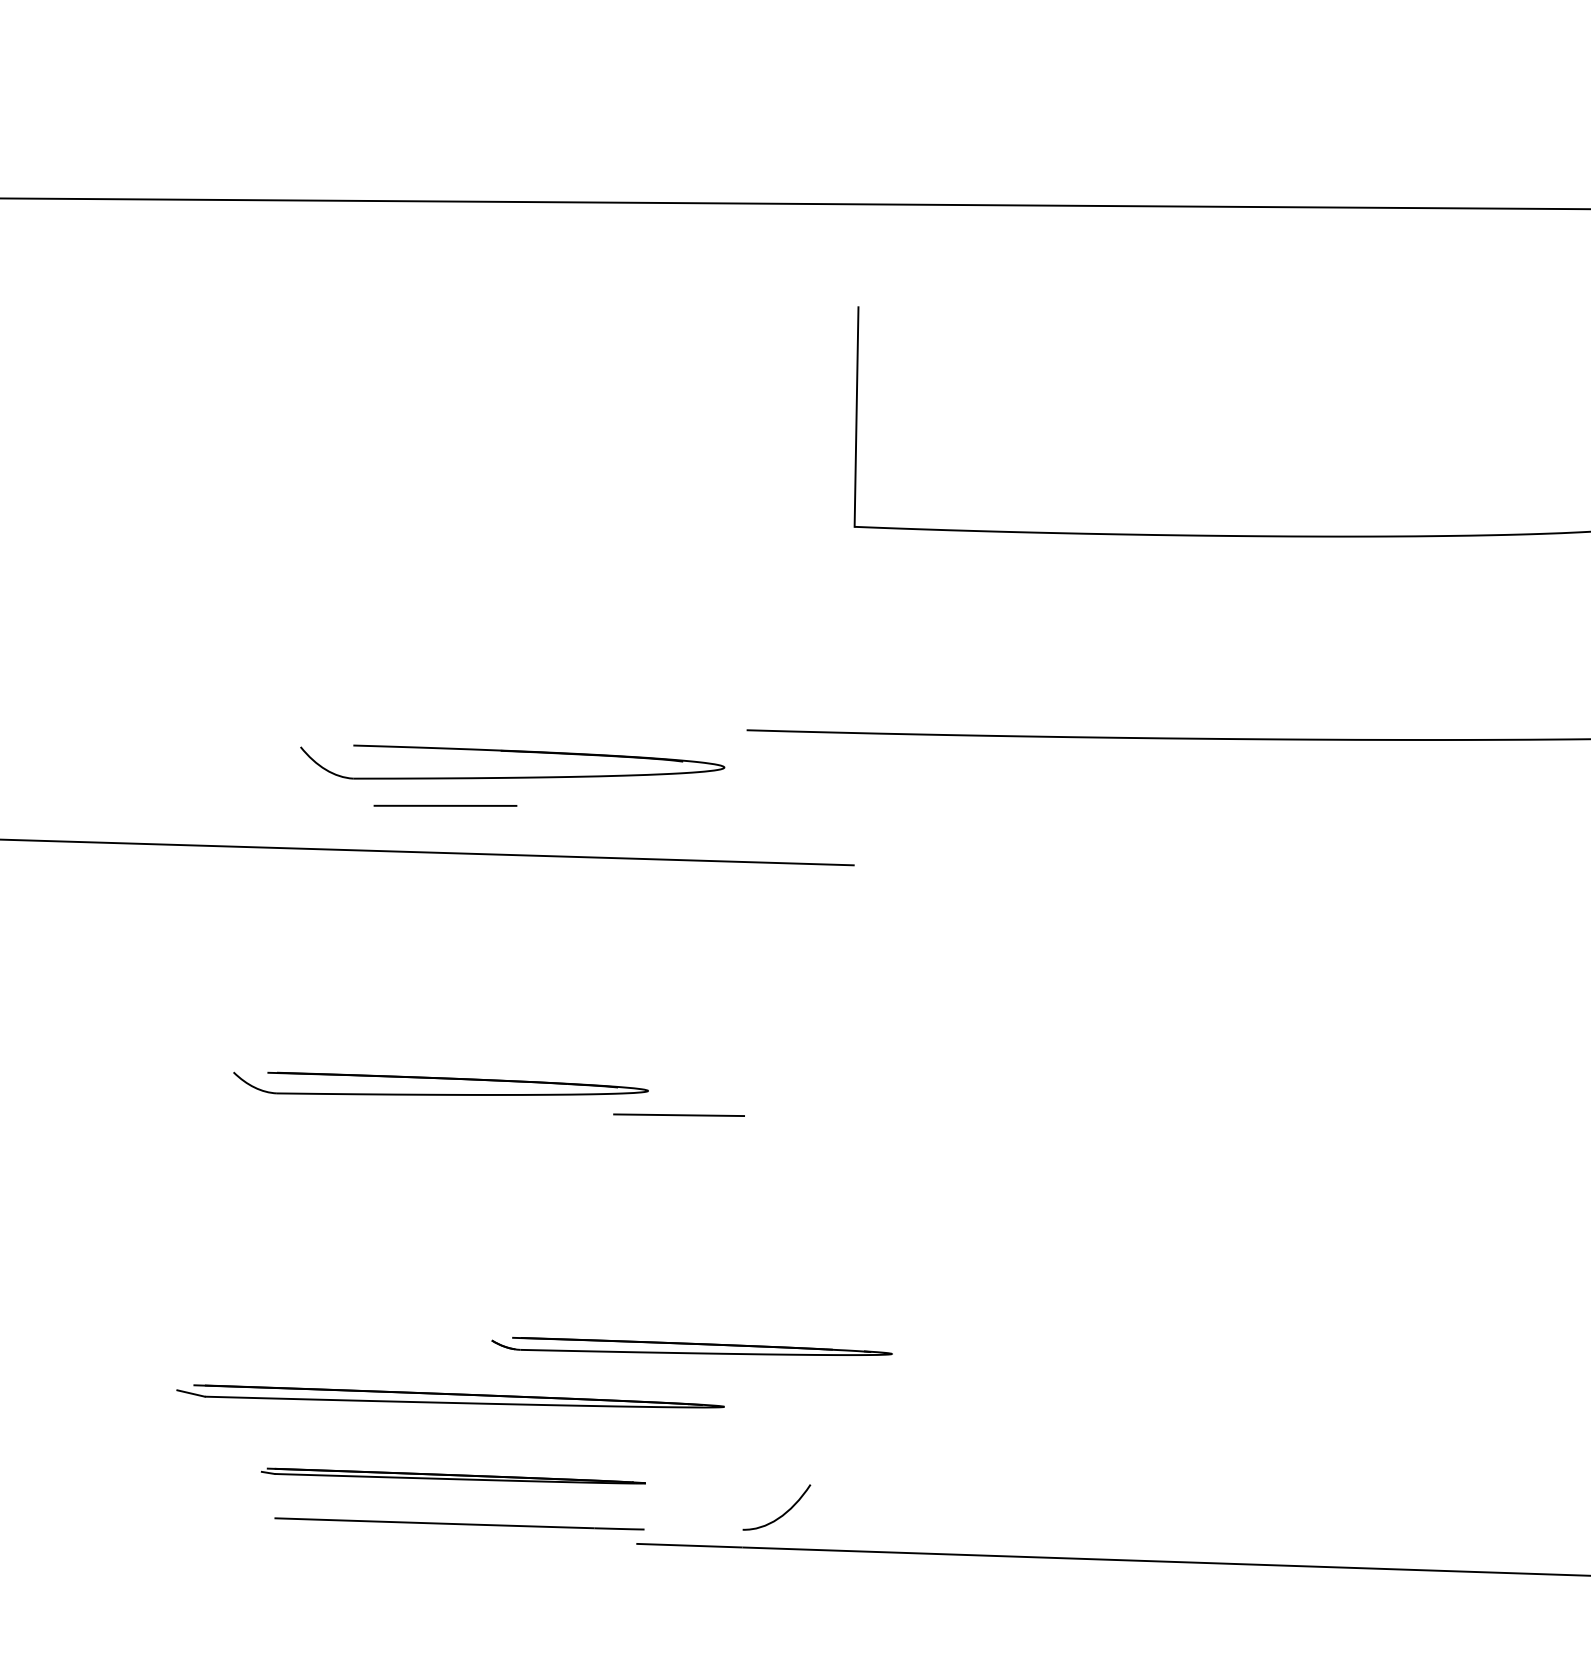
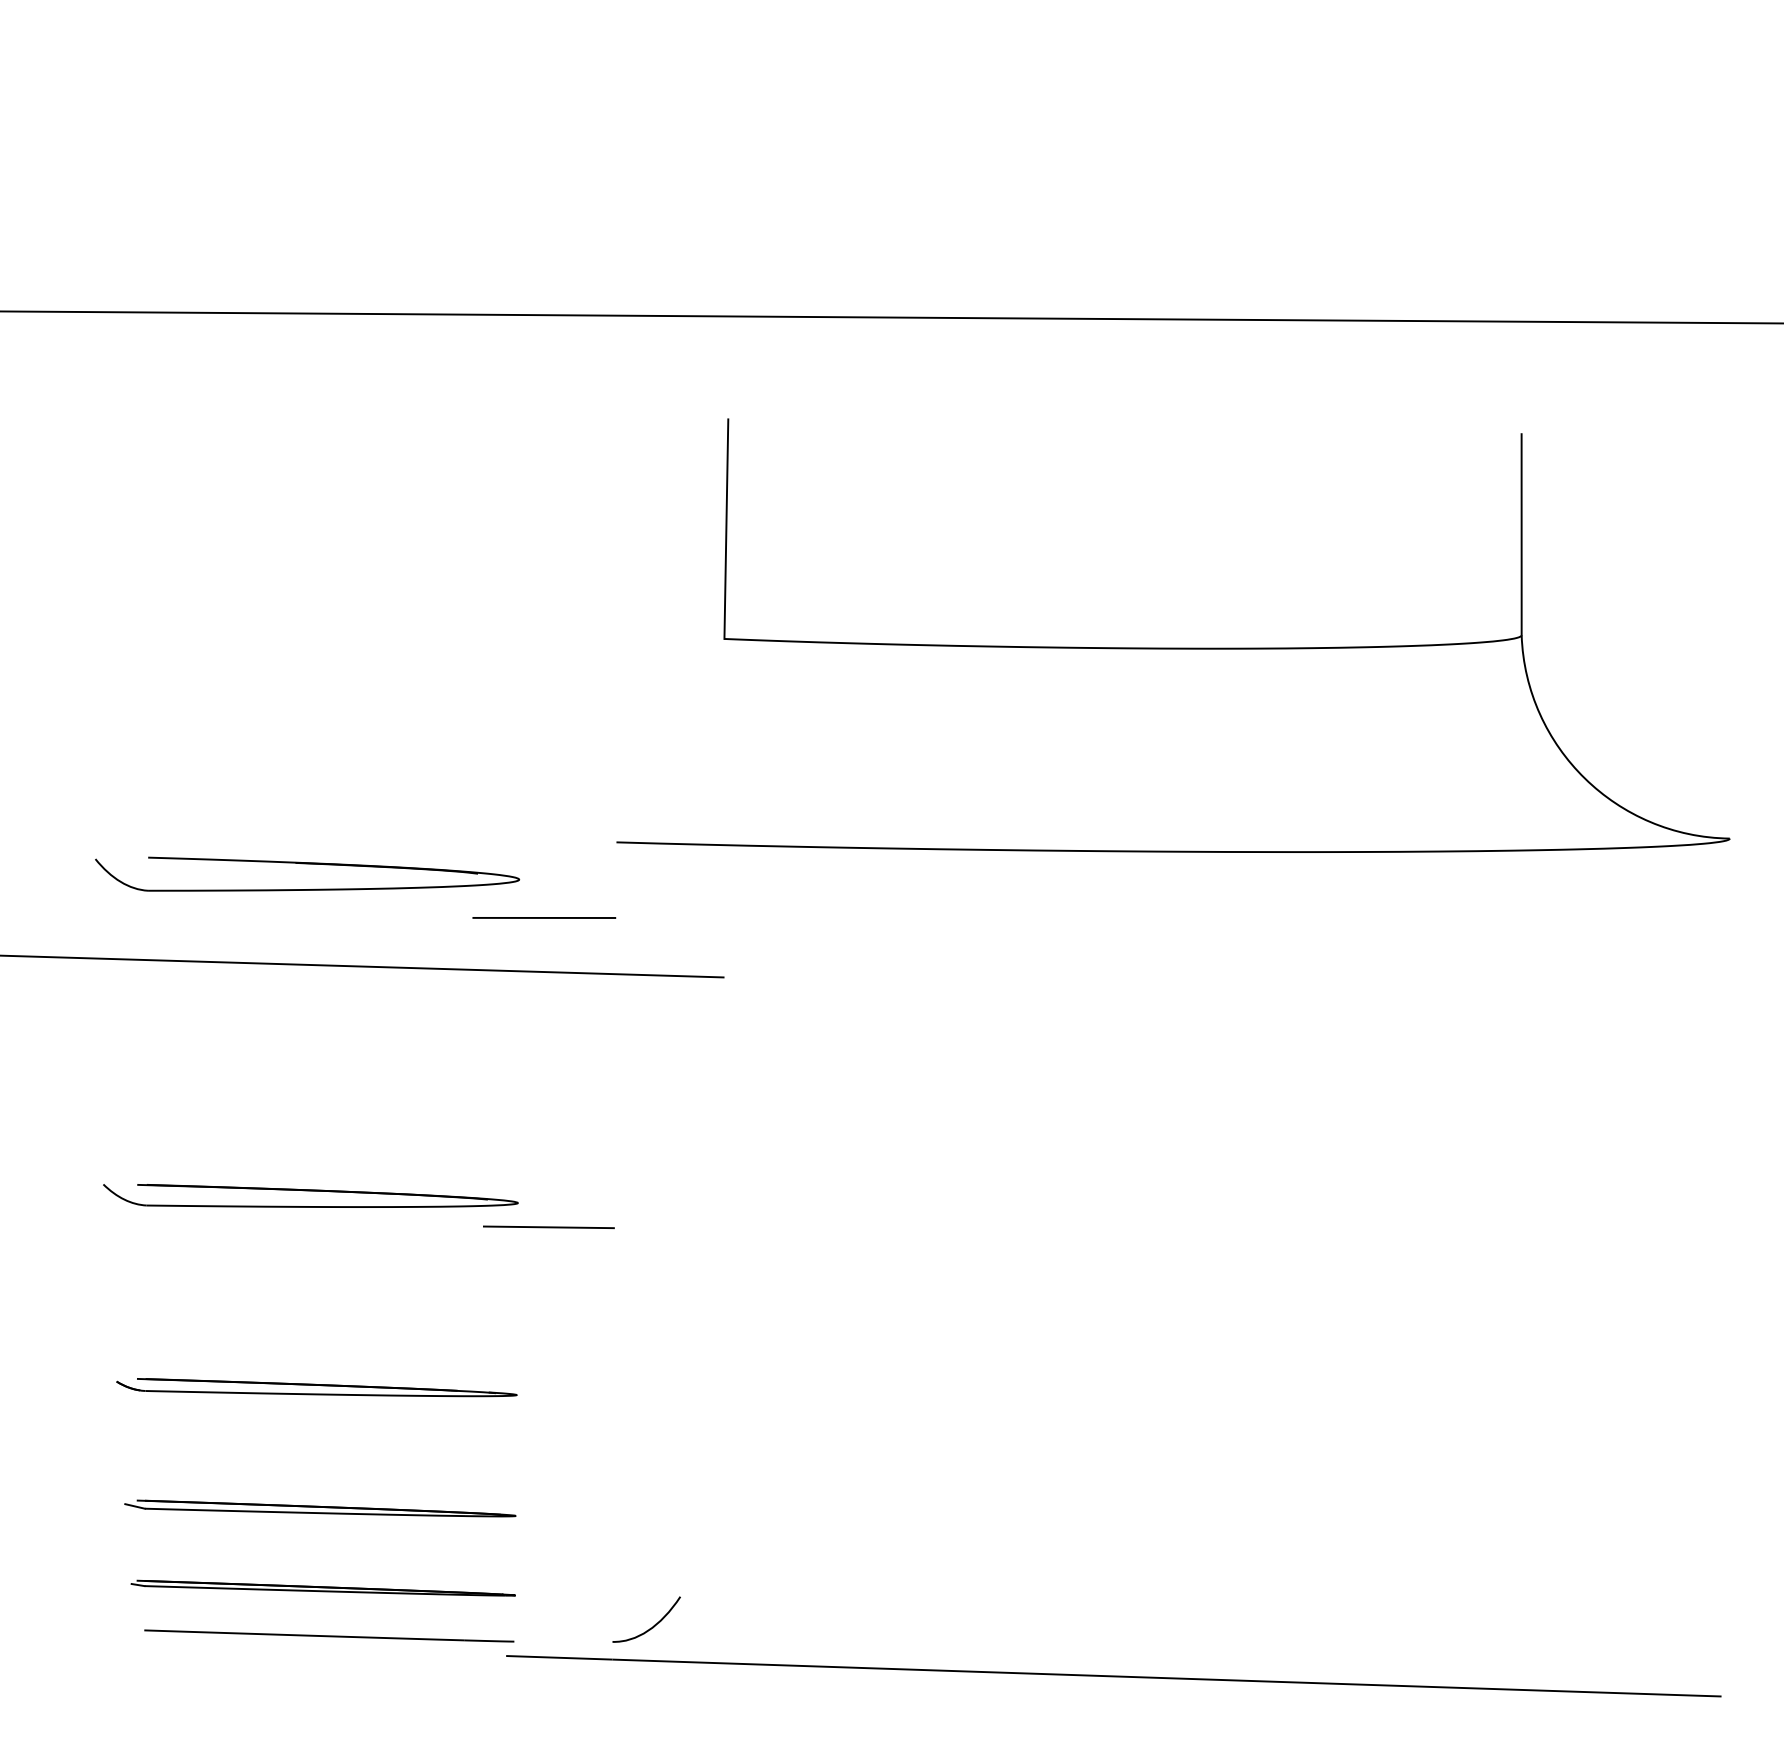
part: (512, 752) -> (307, 864), moved
line: (445, 805) -> (544, 917), moved
part: (691, 1346) -> (316, 1387), moved
part: (450, 1396) -> (320, 1508), size x0.71

